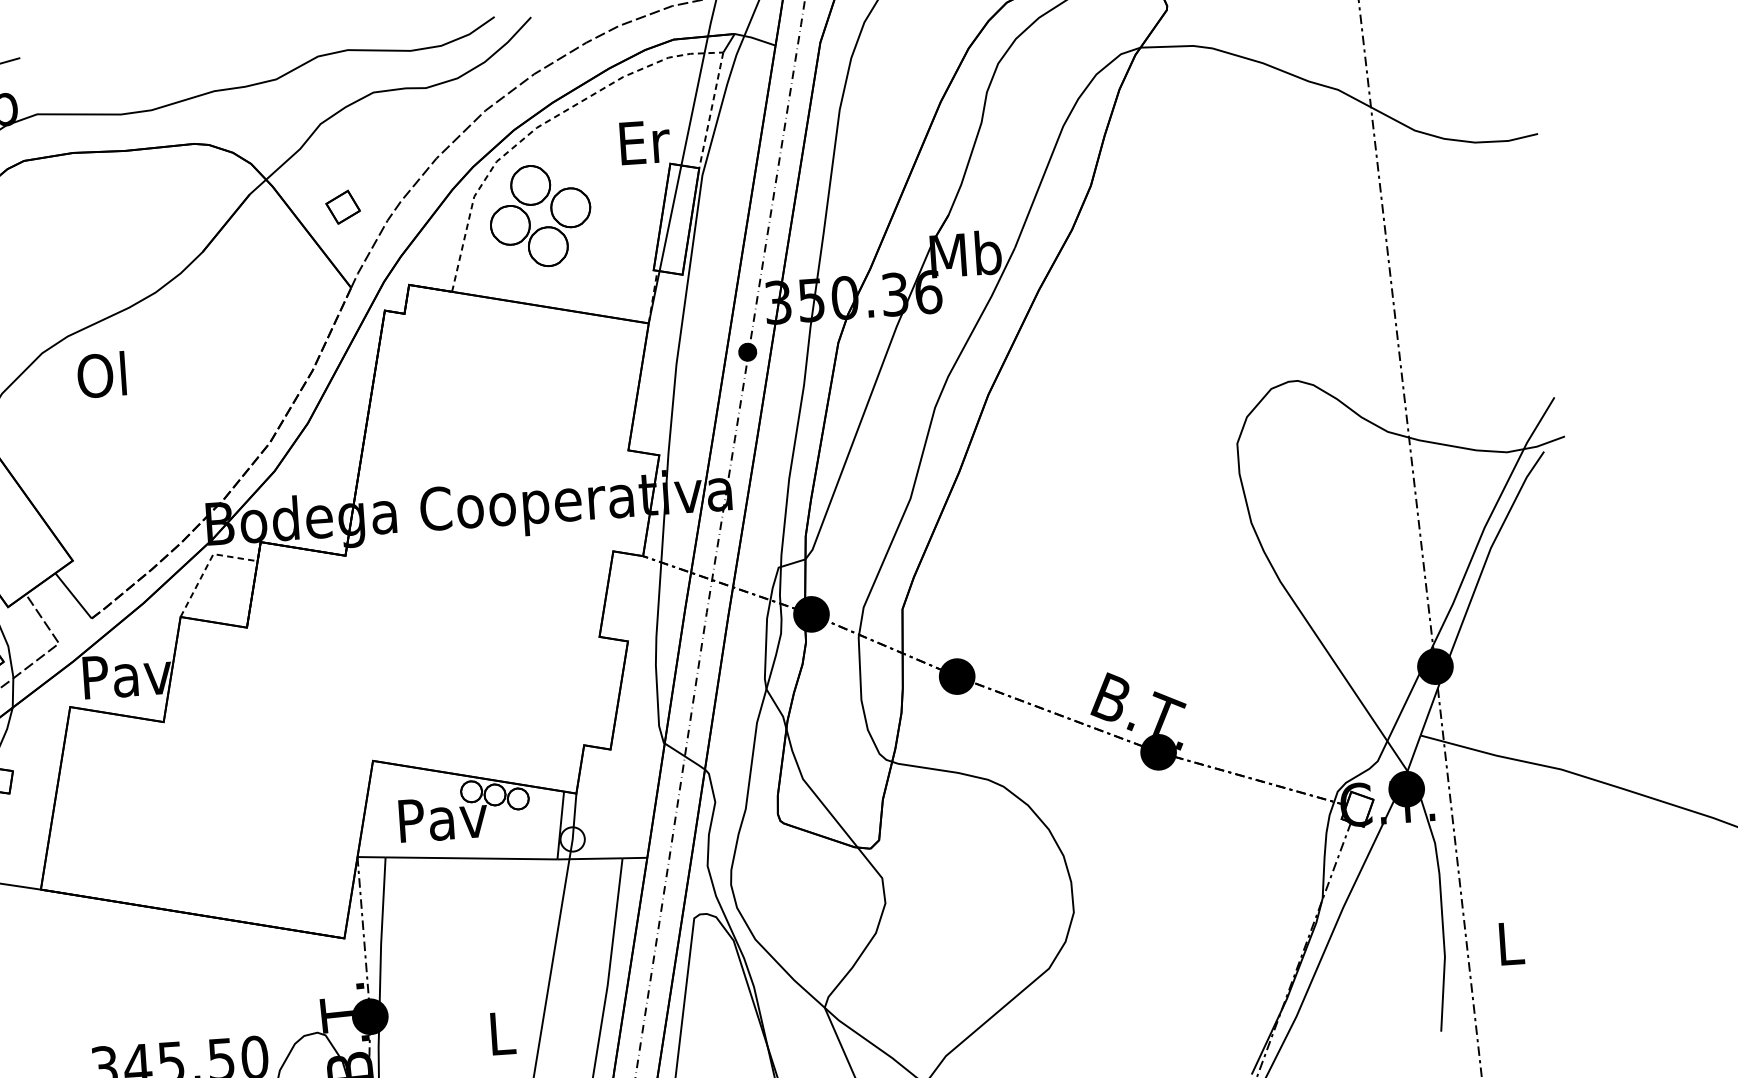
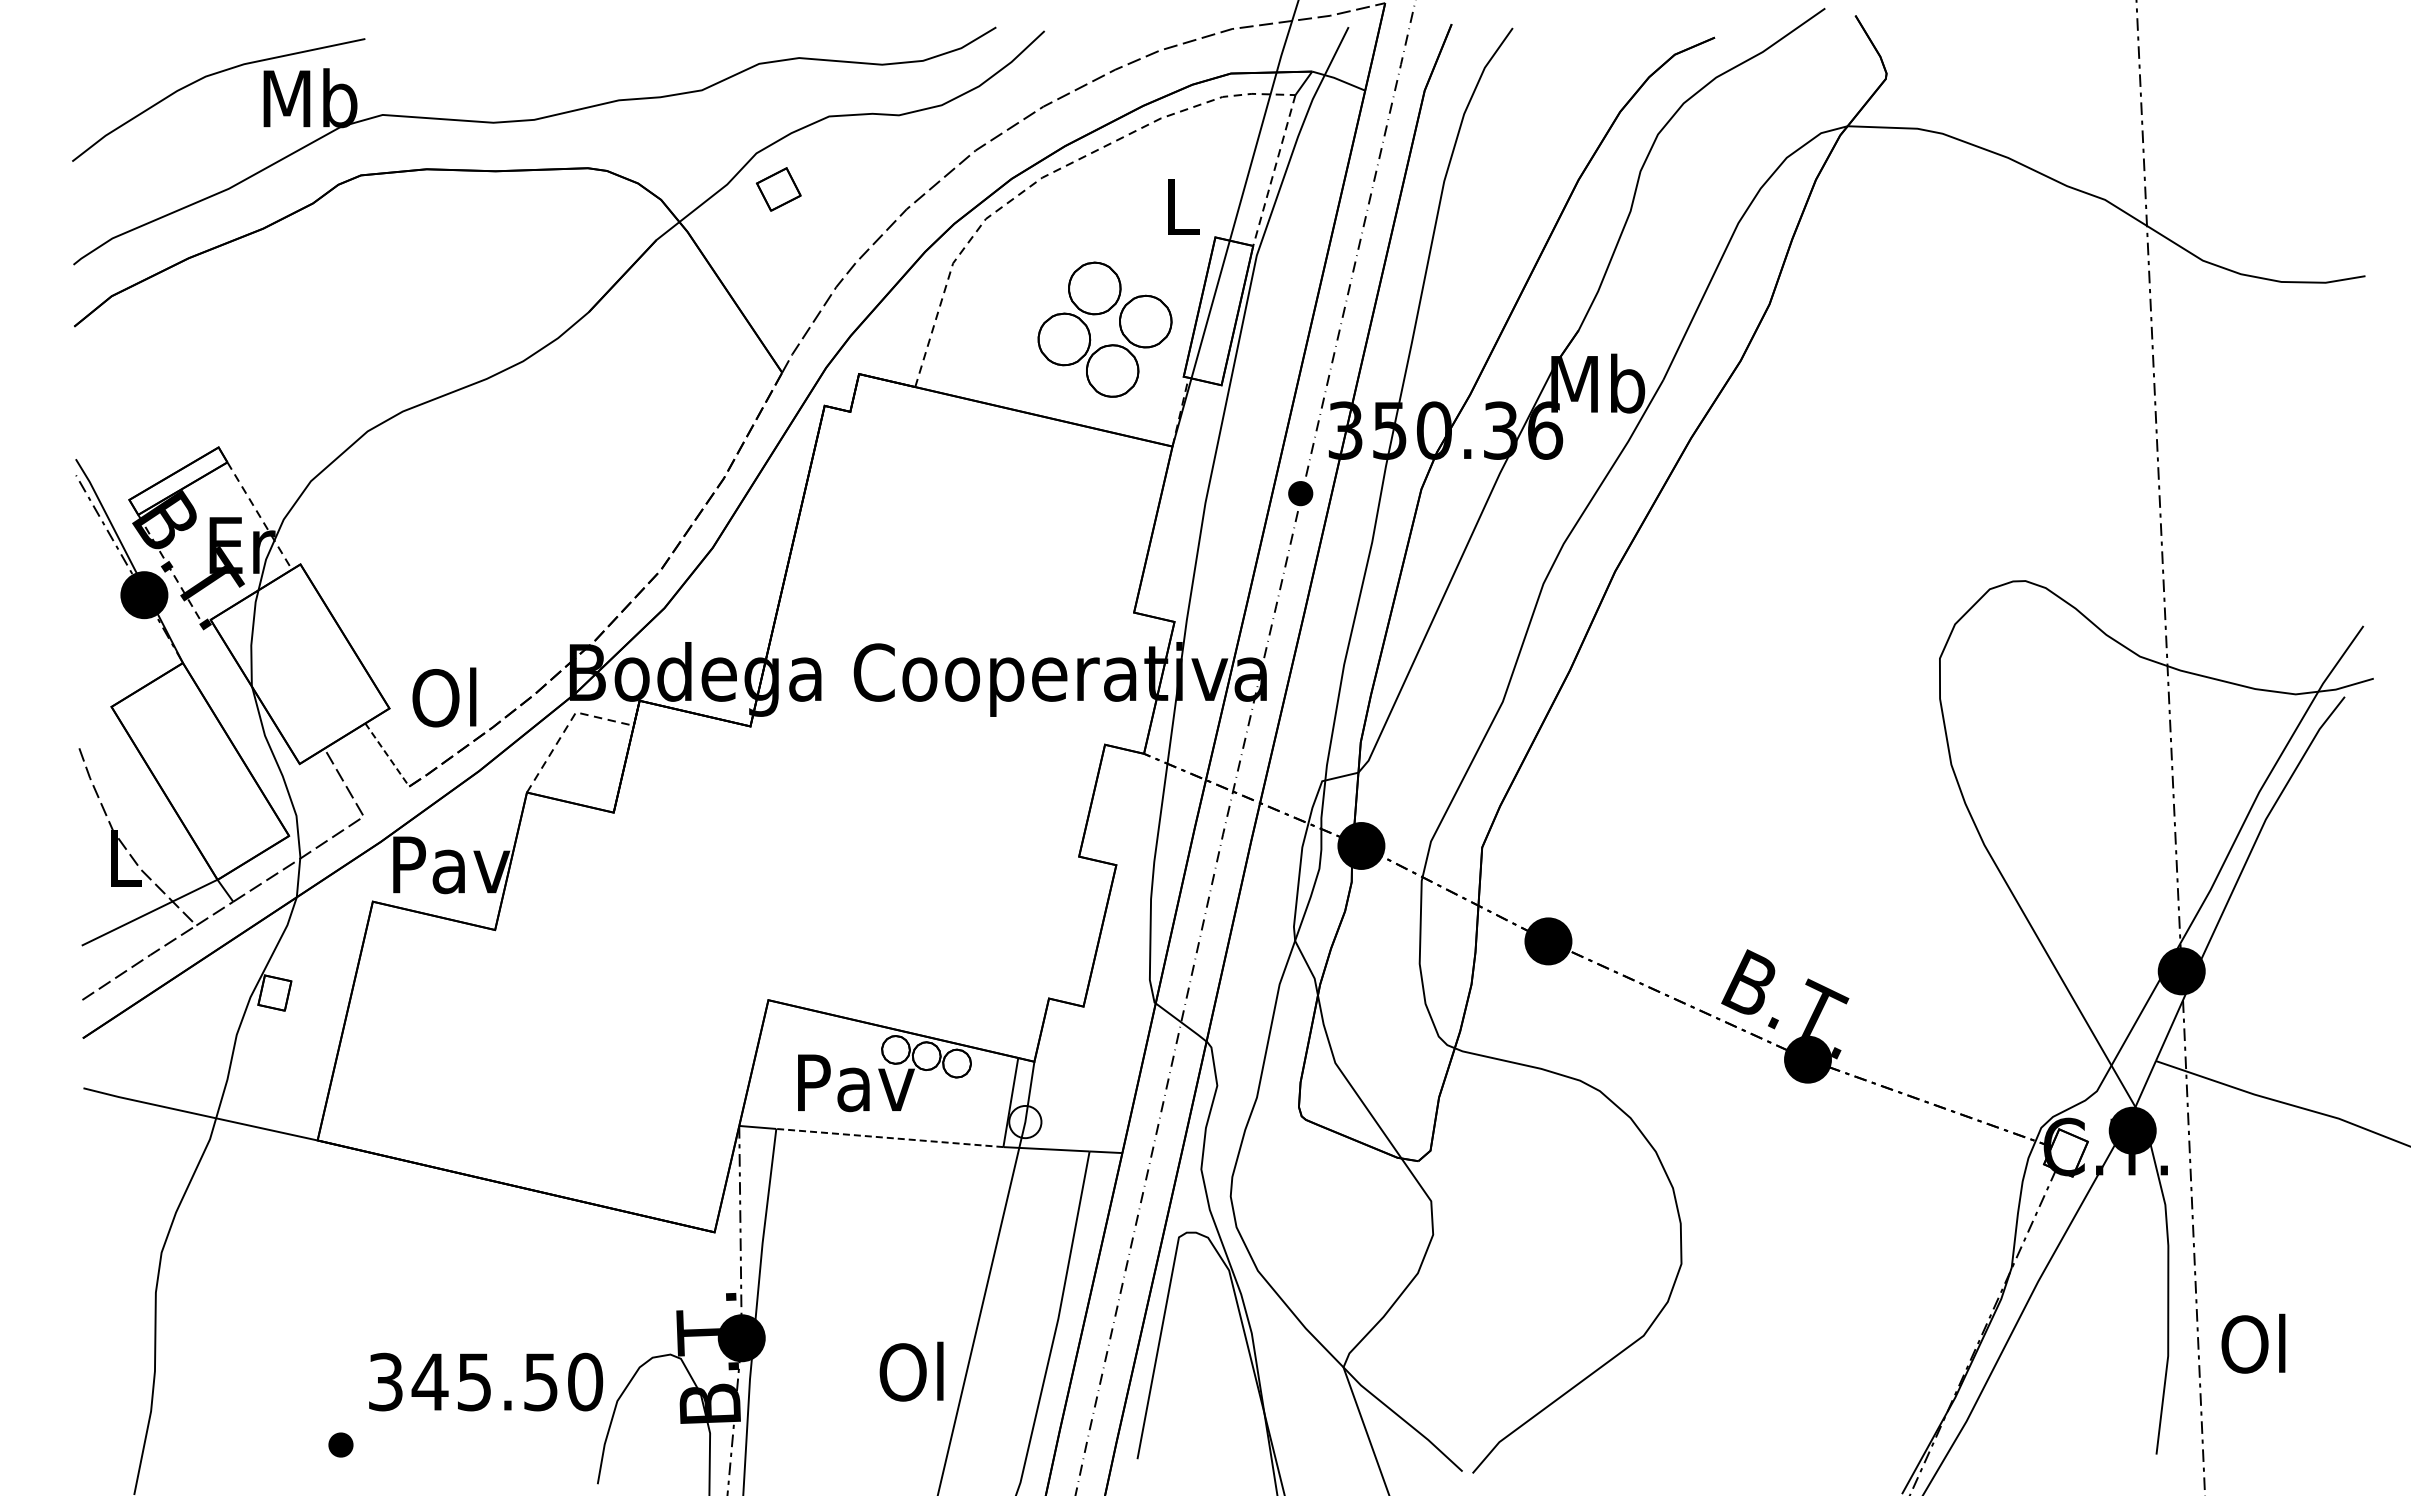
text: (645, 142) -> (1184, 206), Er -> L
part: (342, 207) -> (778, 189), moved
part: (529, 218) -> (1090, 332), moved
text: (101, 375) -> (444, 697), moved
line: (73, 596) -> (387, 755), solid -> dashed
line: (471, 858) -> (889, 1138), solid -> dashed
text: (1508, 943) -> (2253, 1343), L -> Ol
text: (499, 1033) -> (911, 1371), L -> Ol

